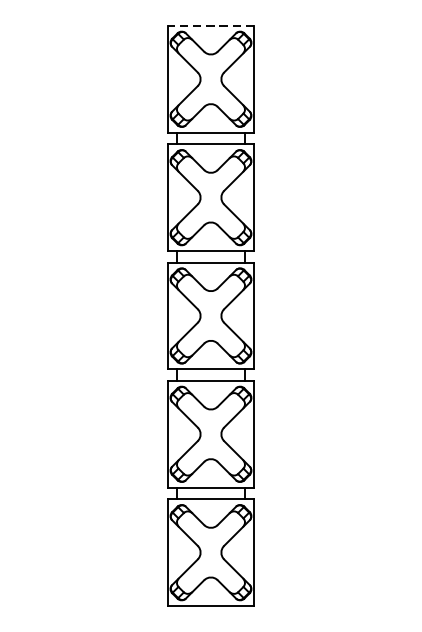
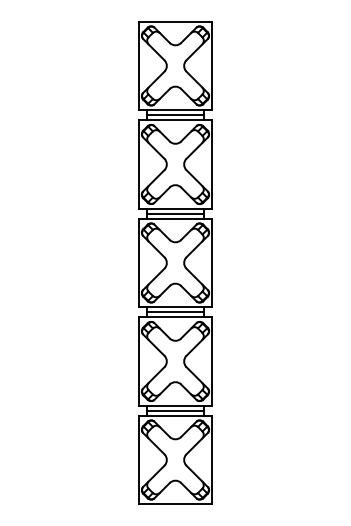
line: (211, 25) -> (175, 21), dashed -> solid
line: (211, 138) -> (175, 115), added
line: (211, 256) -> (175, 213), added
line: (211, 375) -> (175, 312), added
line: (211, 493) -> (175, 410), added

